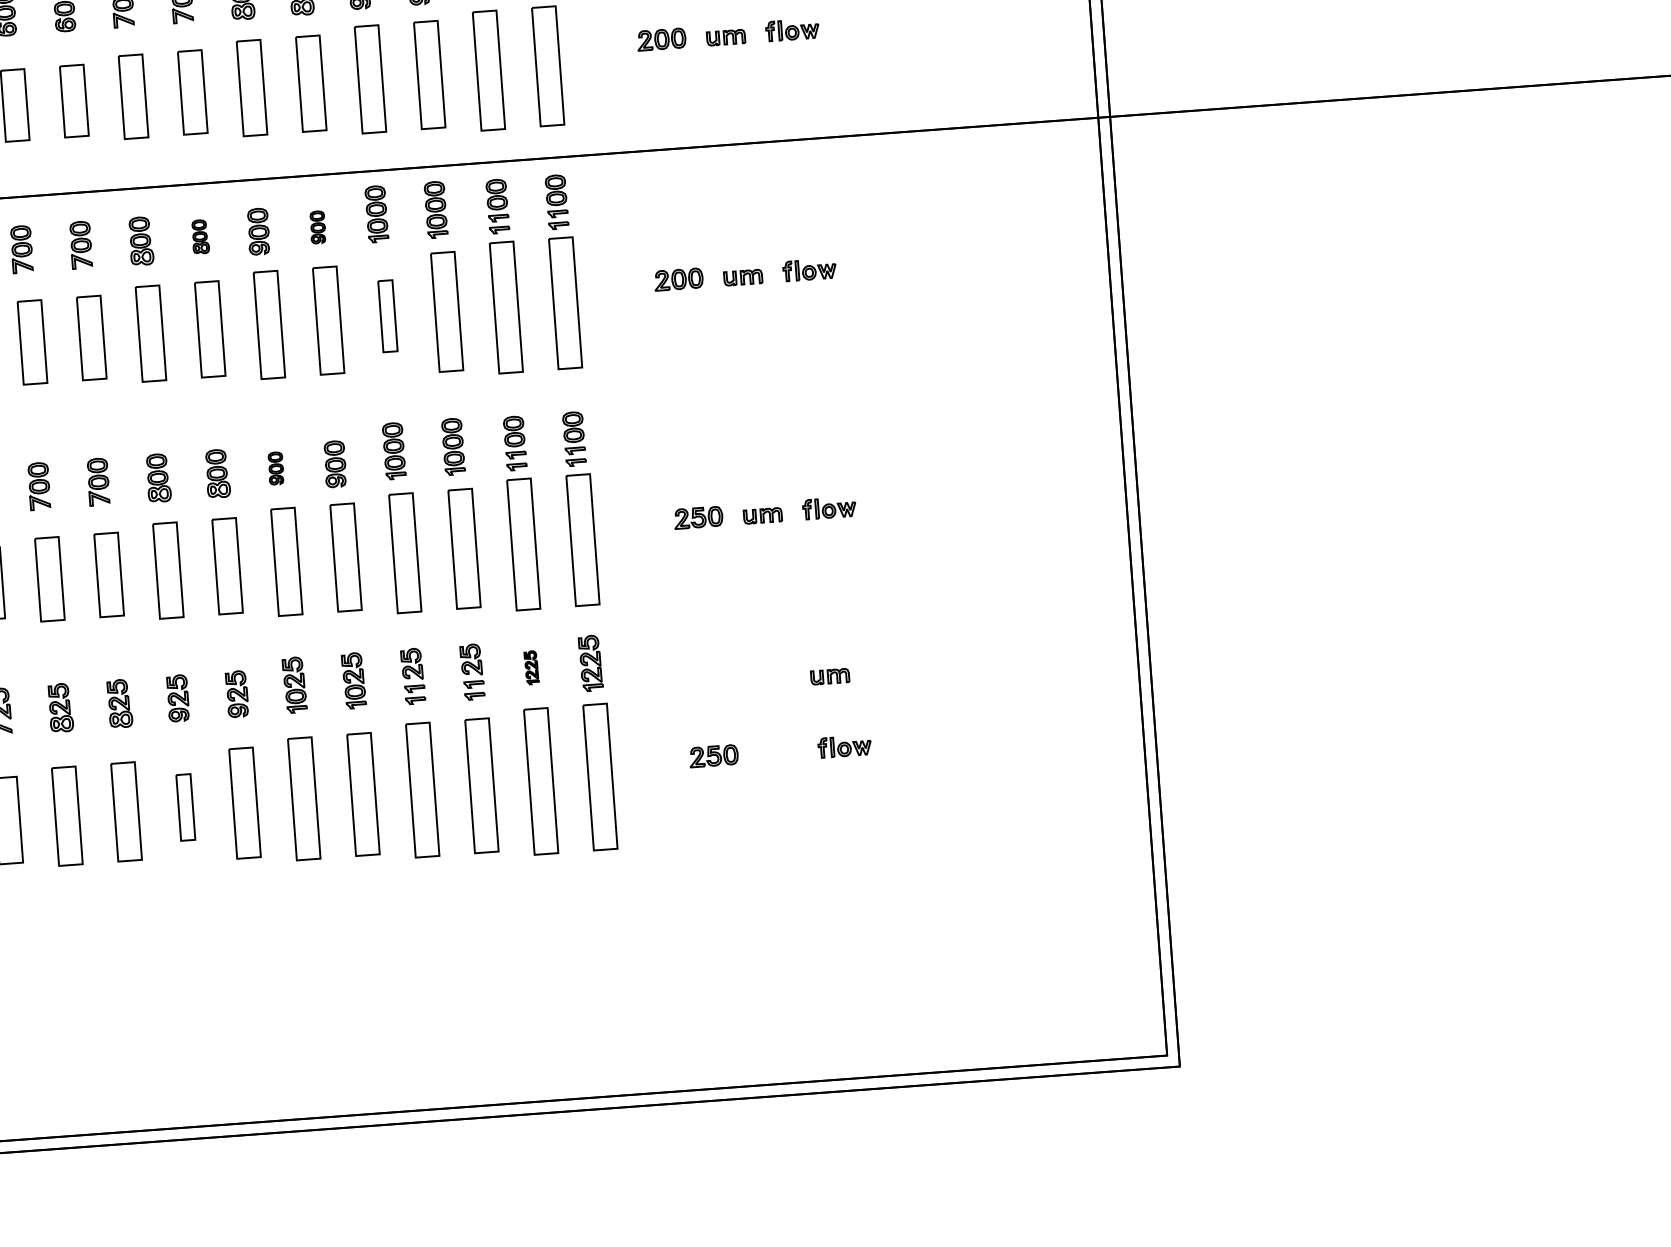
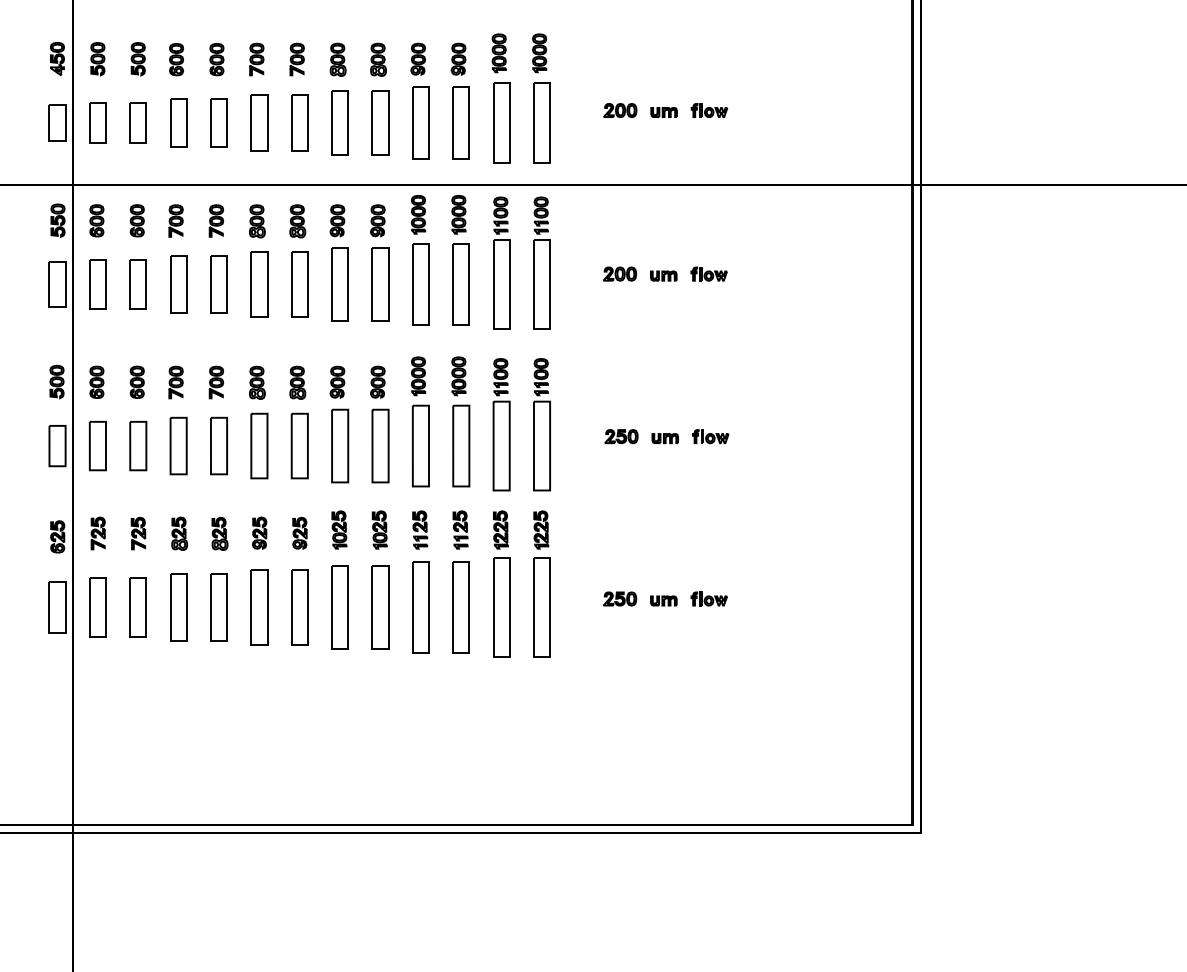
part: (317, 226) -> (377, 220), size x1.43
part: (200, 237) -> (297, 221), size x1.43
part: (387, 316) -> (420, 284), size x1.67
part: (275, 467) -> (337, 381), size x1.43
part: (531, 667) -> (500, 529), size x1.67
part: (829, 676) -> (663, 600), moved
part: (185, 807) -> (259, 607), size x1.67

